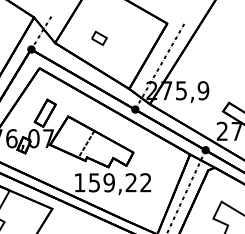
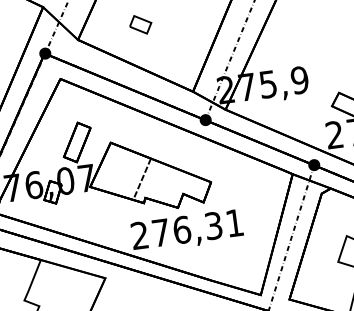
text: (112, 182) -> (186, 229), 159,22 -> 276,31

